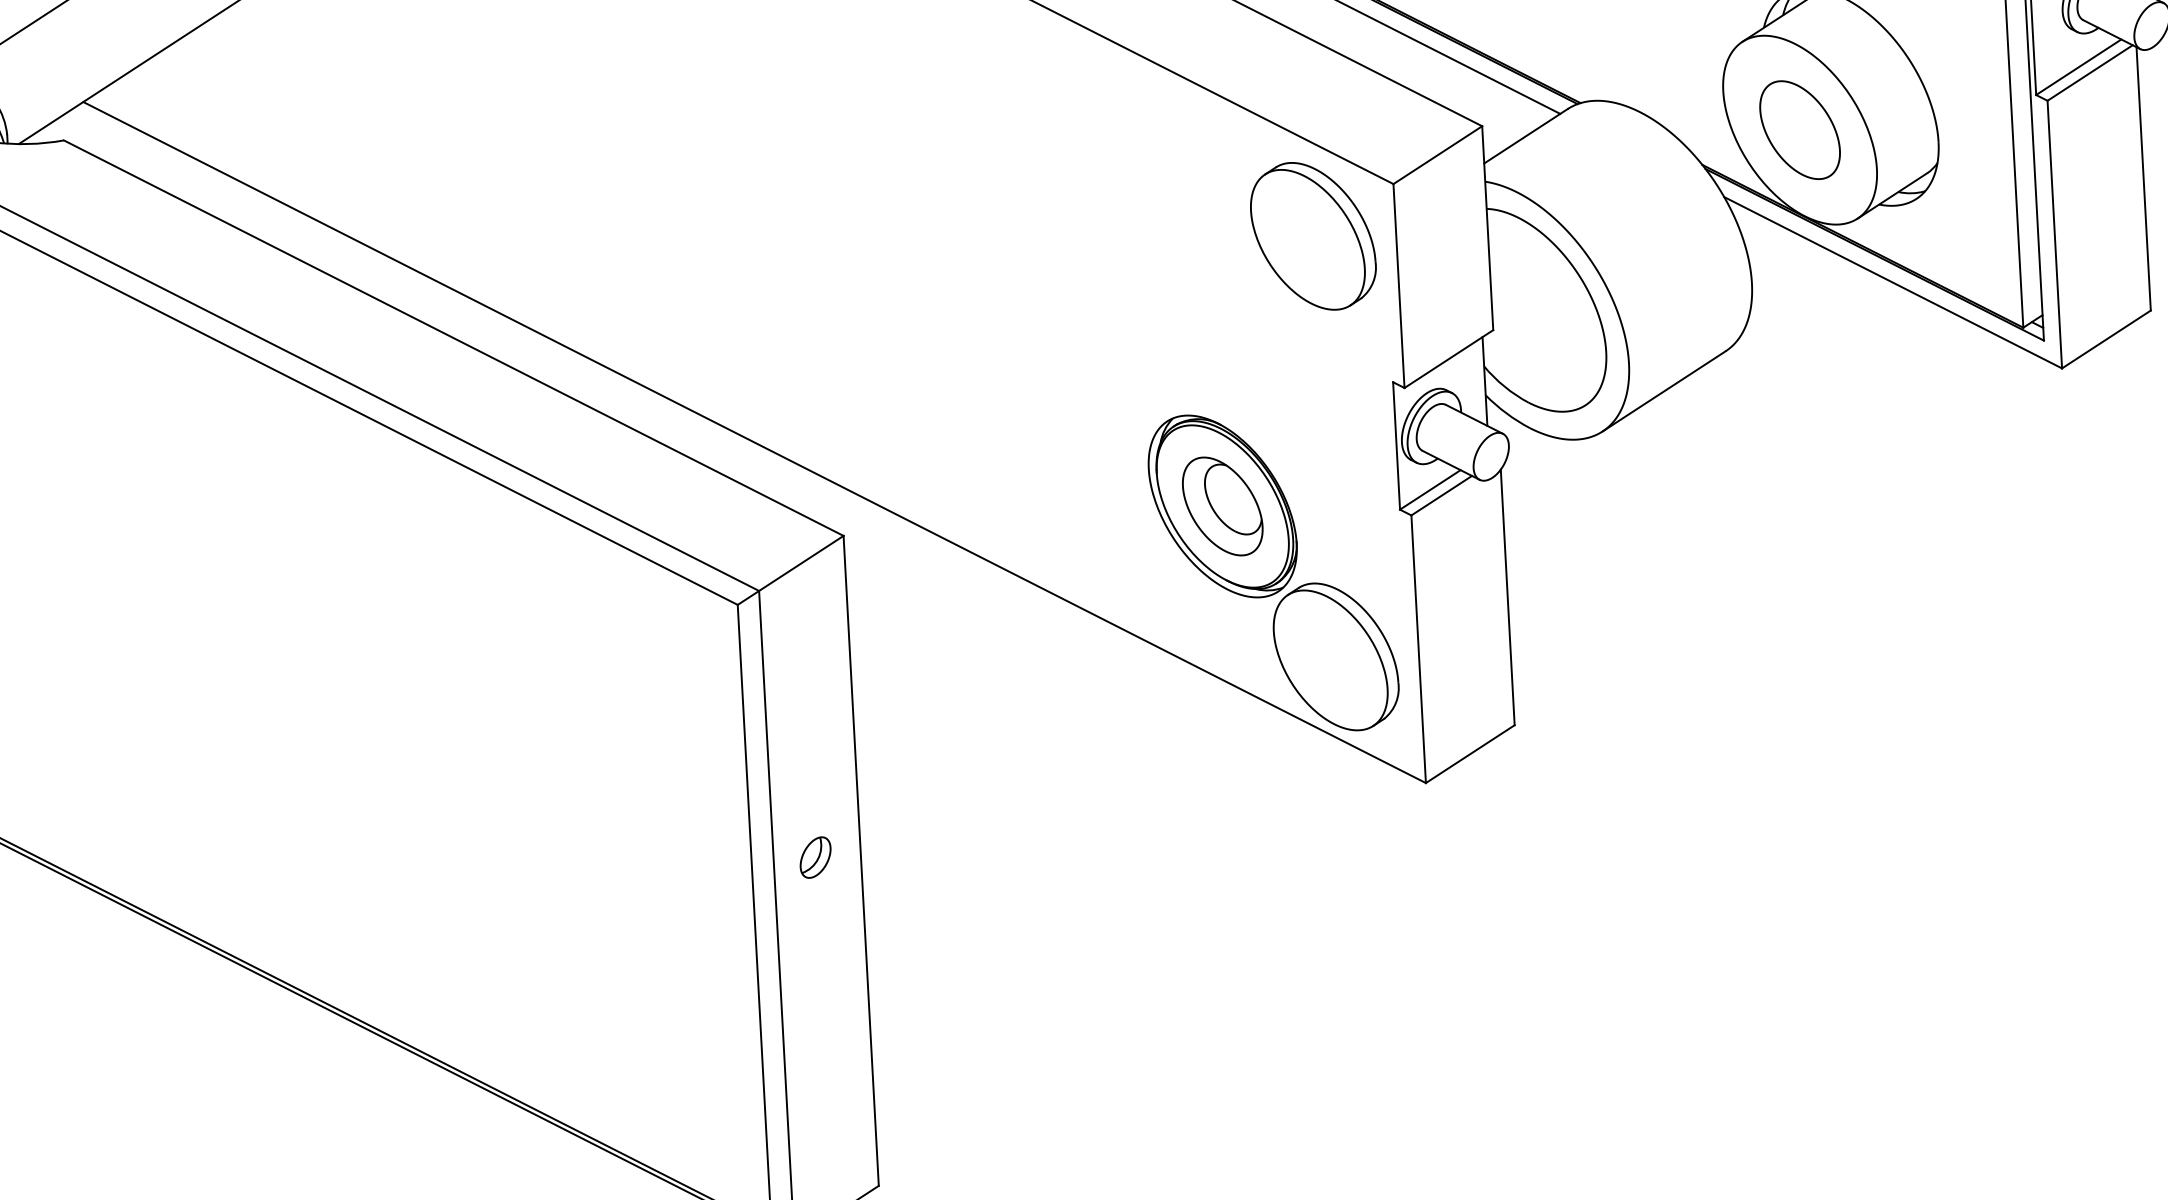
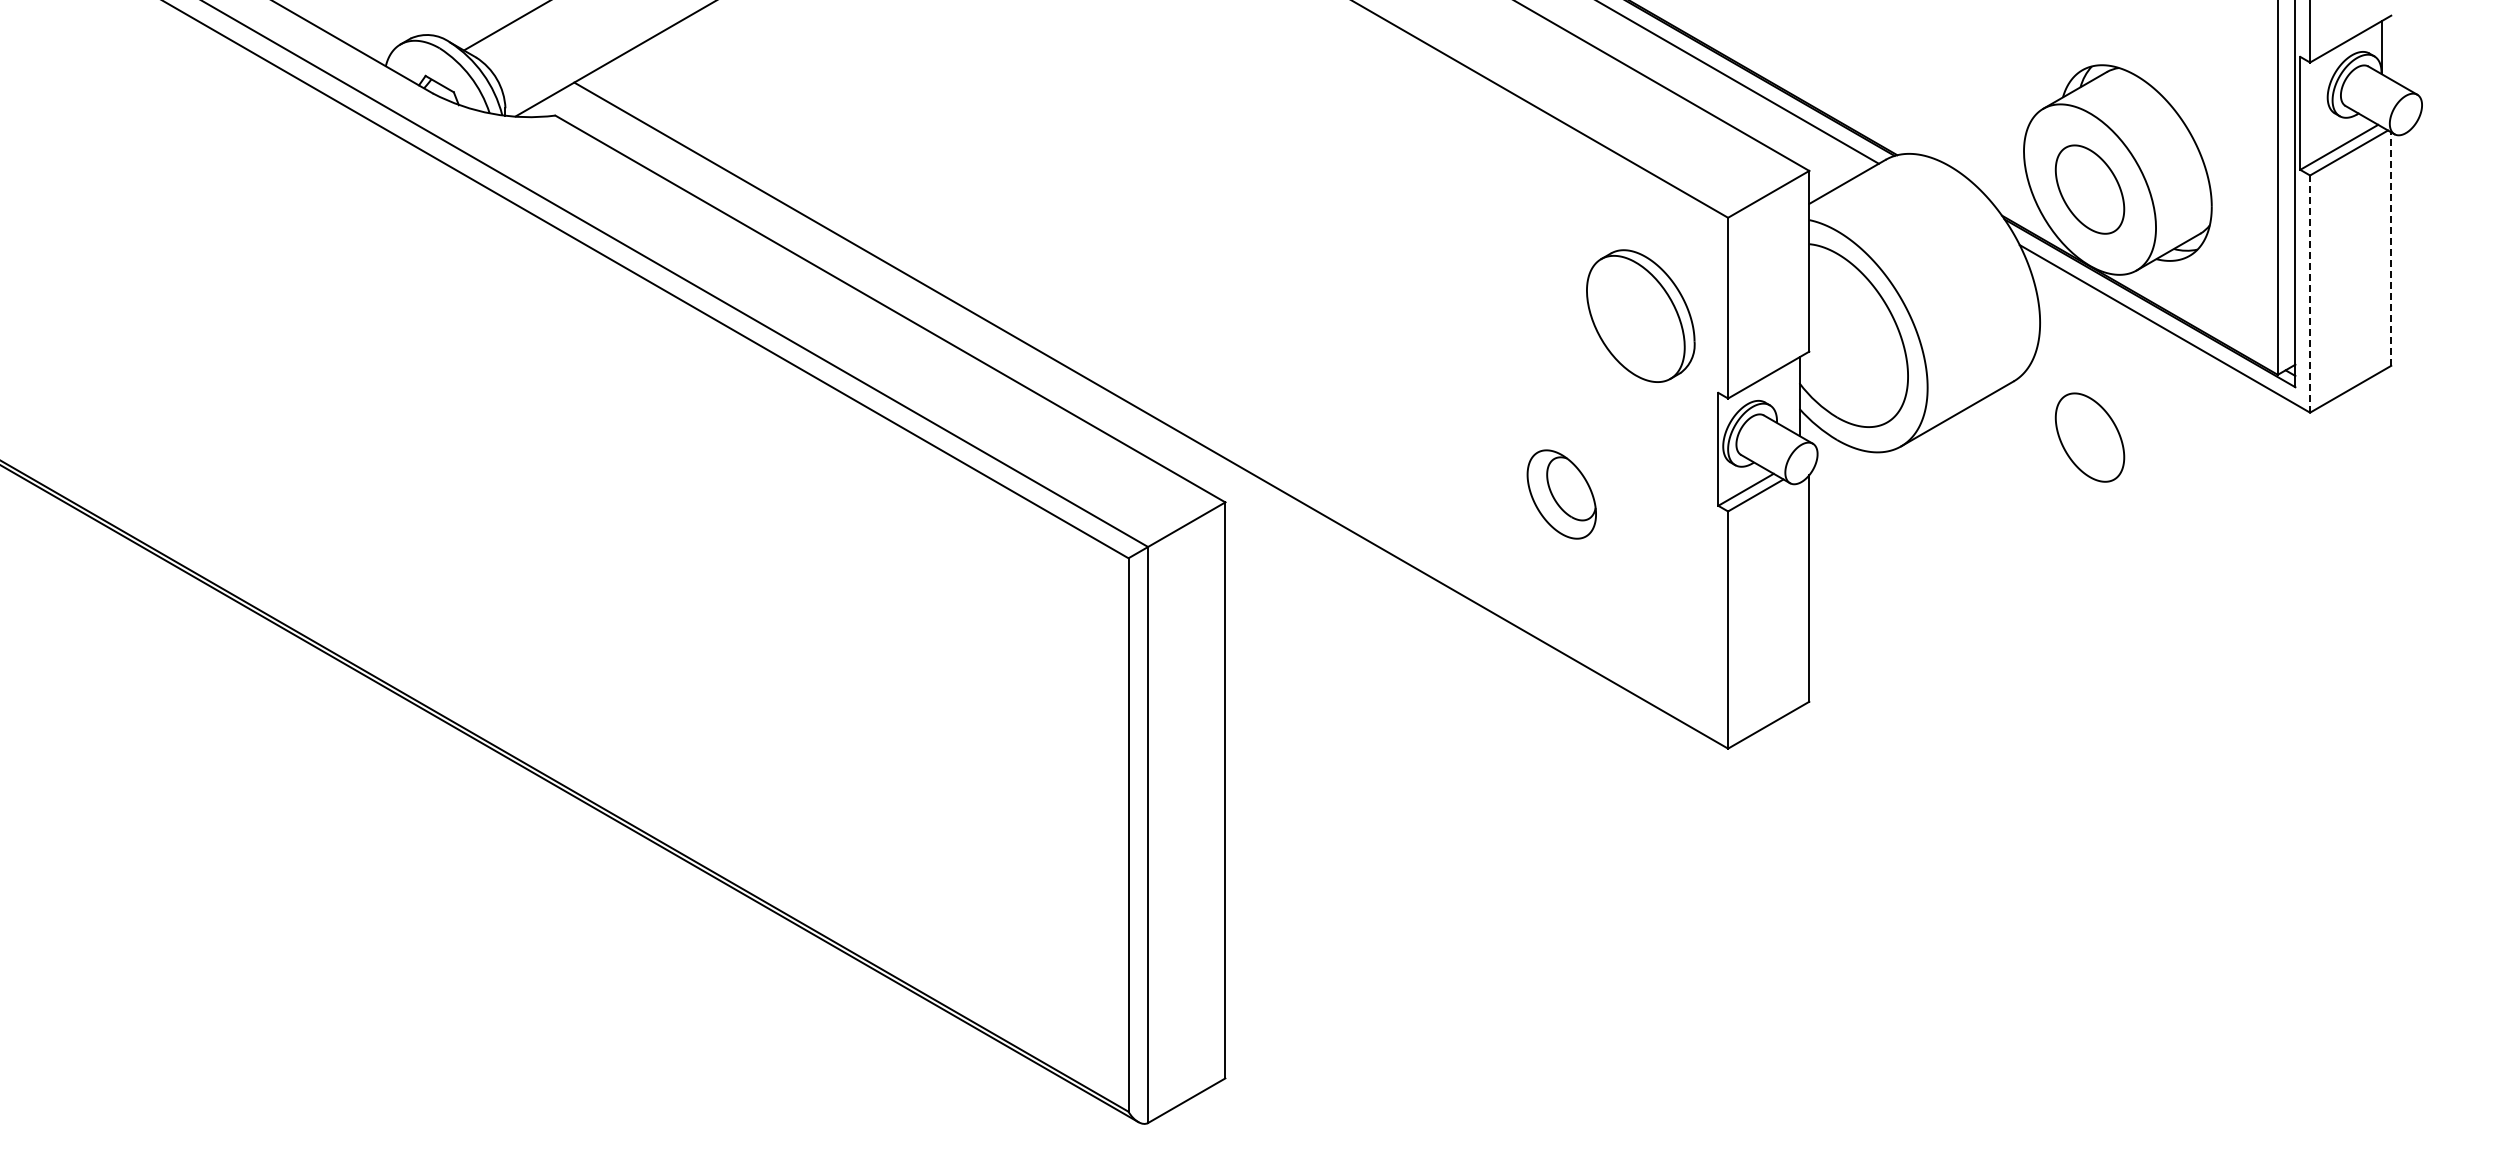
line: (2143, 179) -> (2391, 249), solid -> dashed
part: (1312, 235) -> (1640, 315), moved
line: (2055, 235) -> (2310, 294), solid -> dashed
part: (1814, 409) -> (2089, 437), added
part: (1273, 572) -> (1603, 555), removed
part: (814, 856) -> (1184, 784), removed

